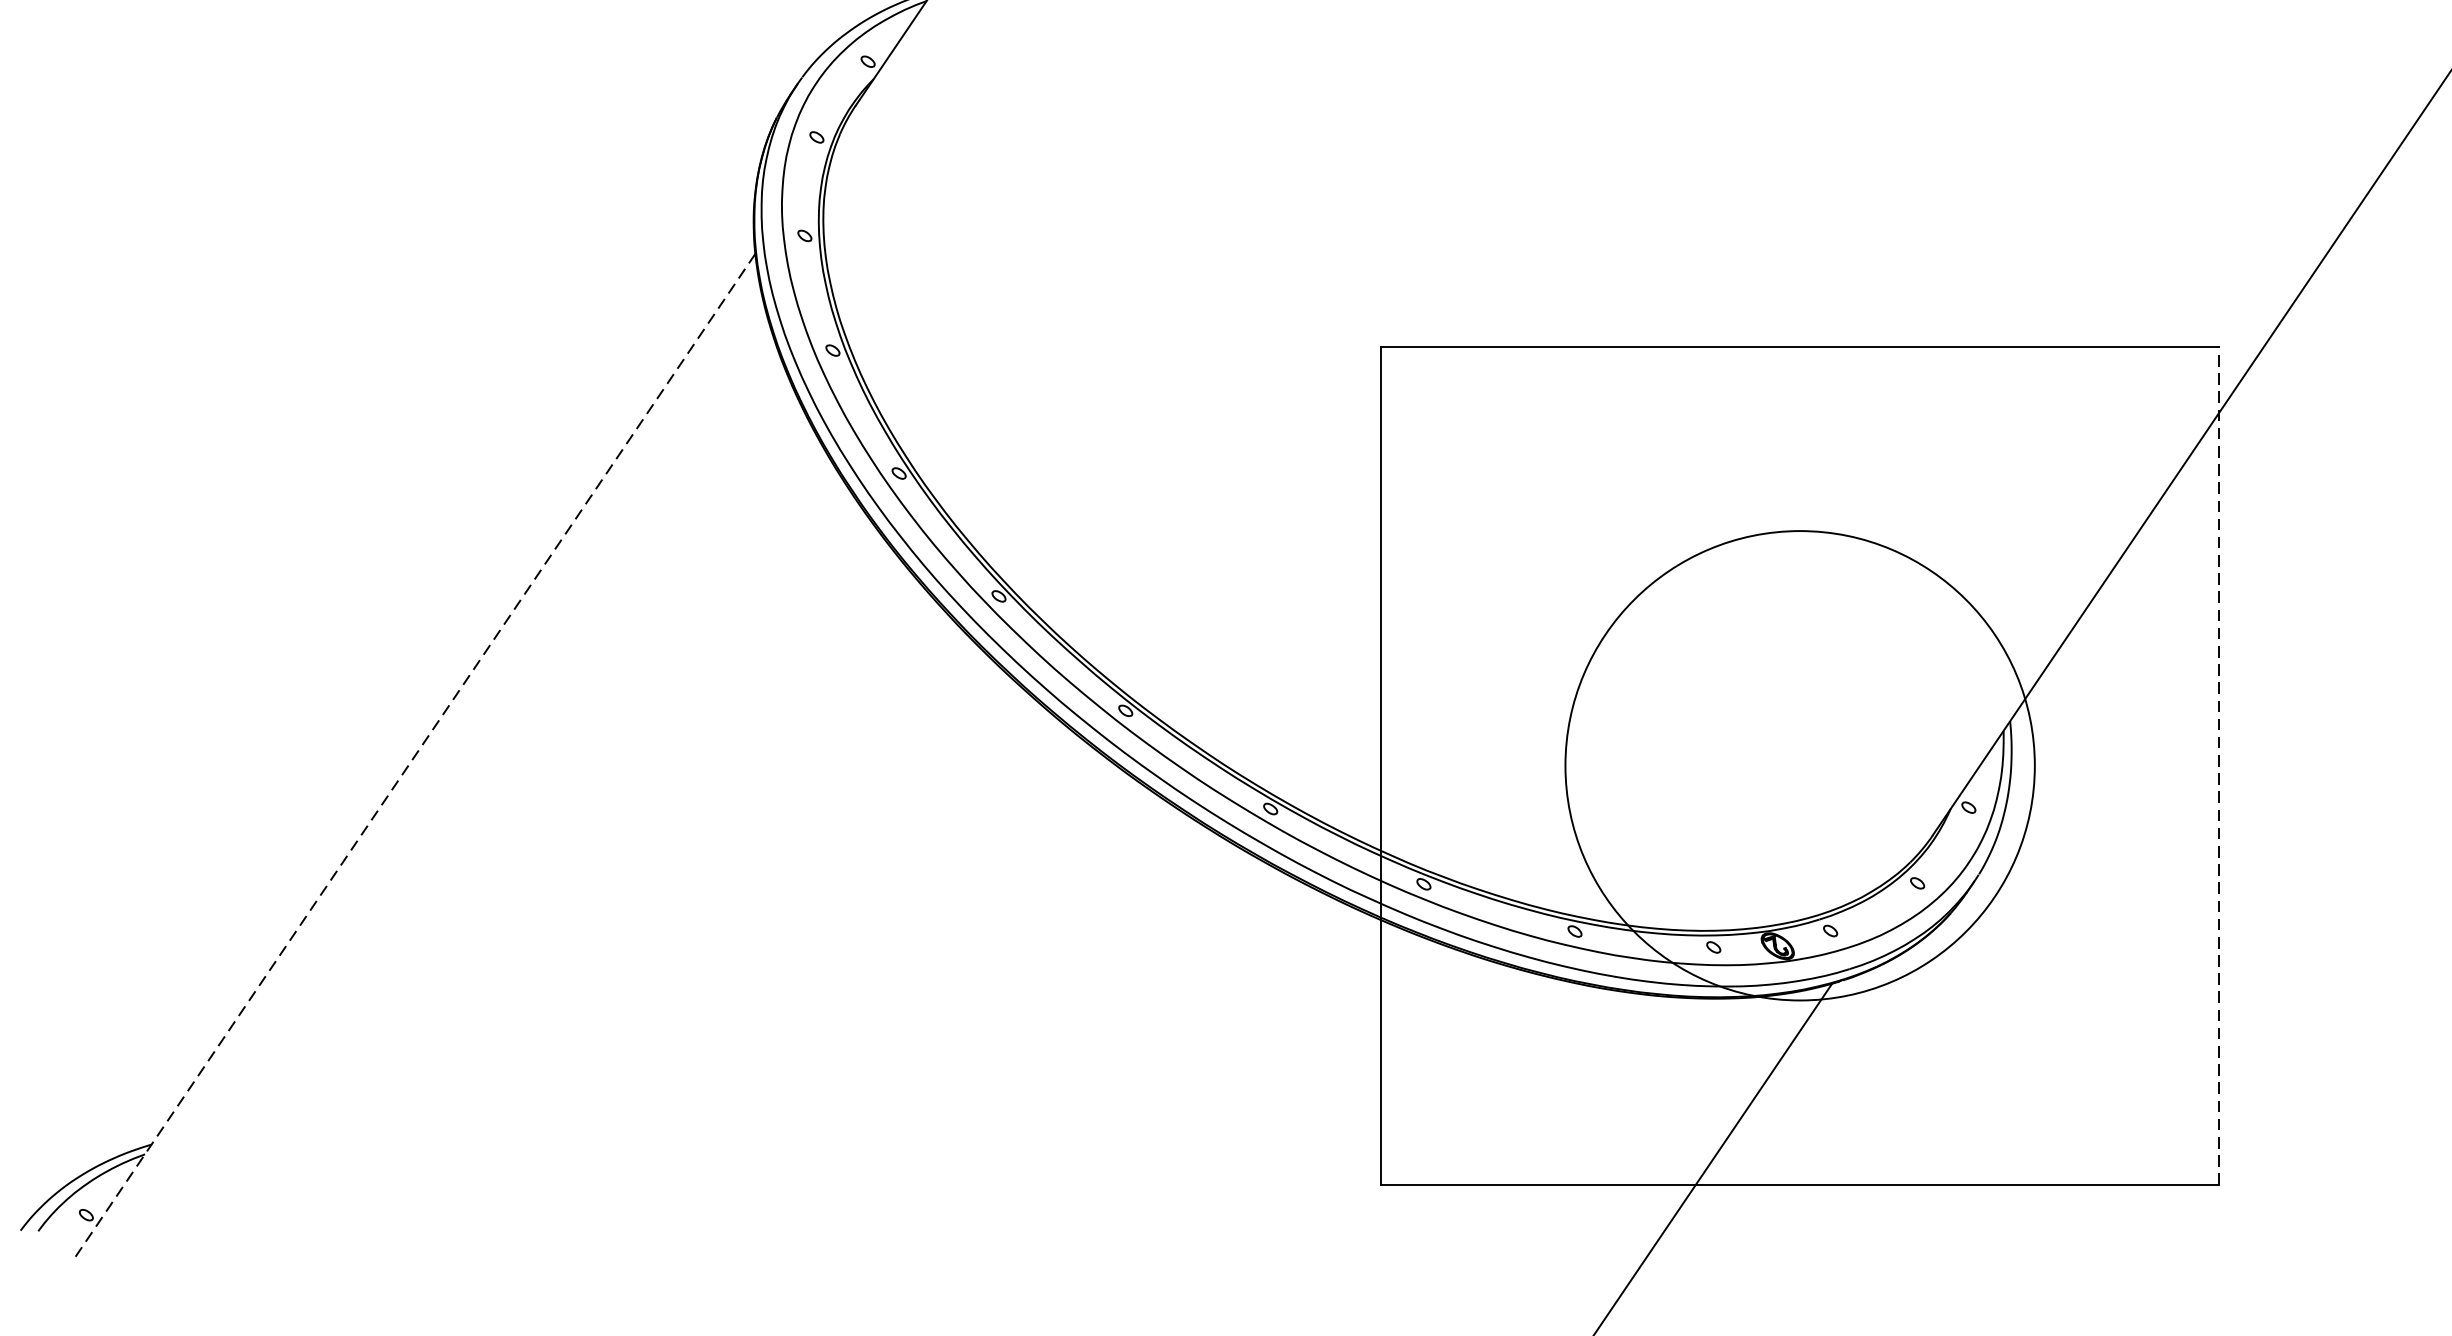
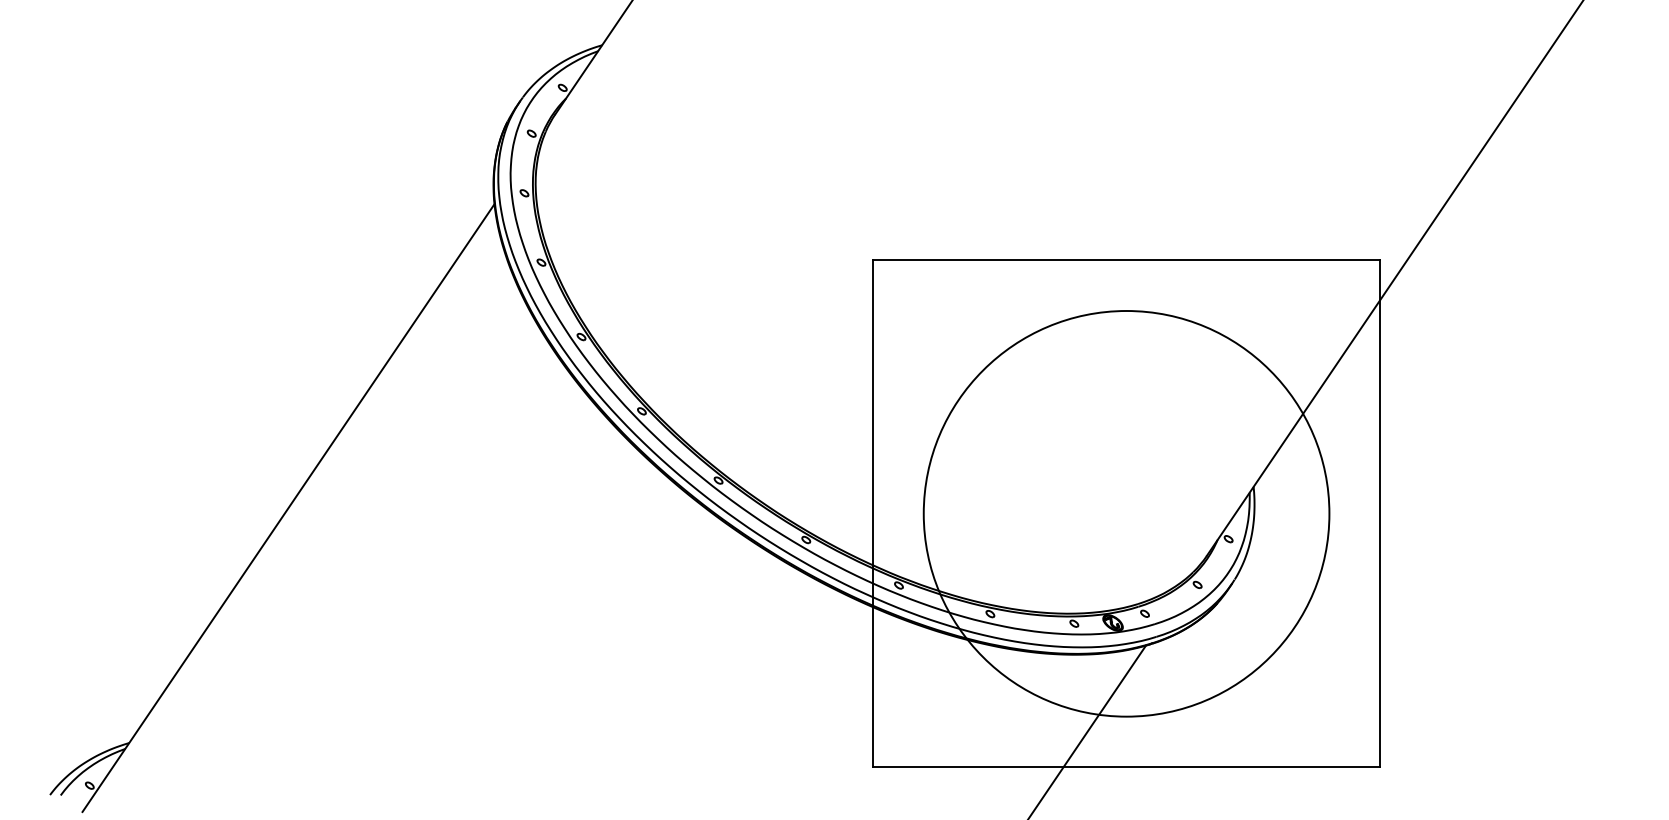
line: (414, 756) -> (288, 508), dashed -> solid
circle: (1800, 765) -> (1126, 513), size x1.43
line: (2219, 765) -> (1380, 513), dashed -> solid

